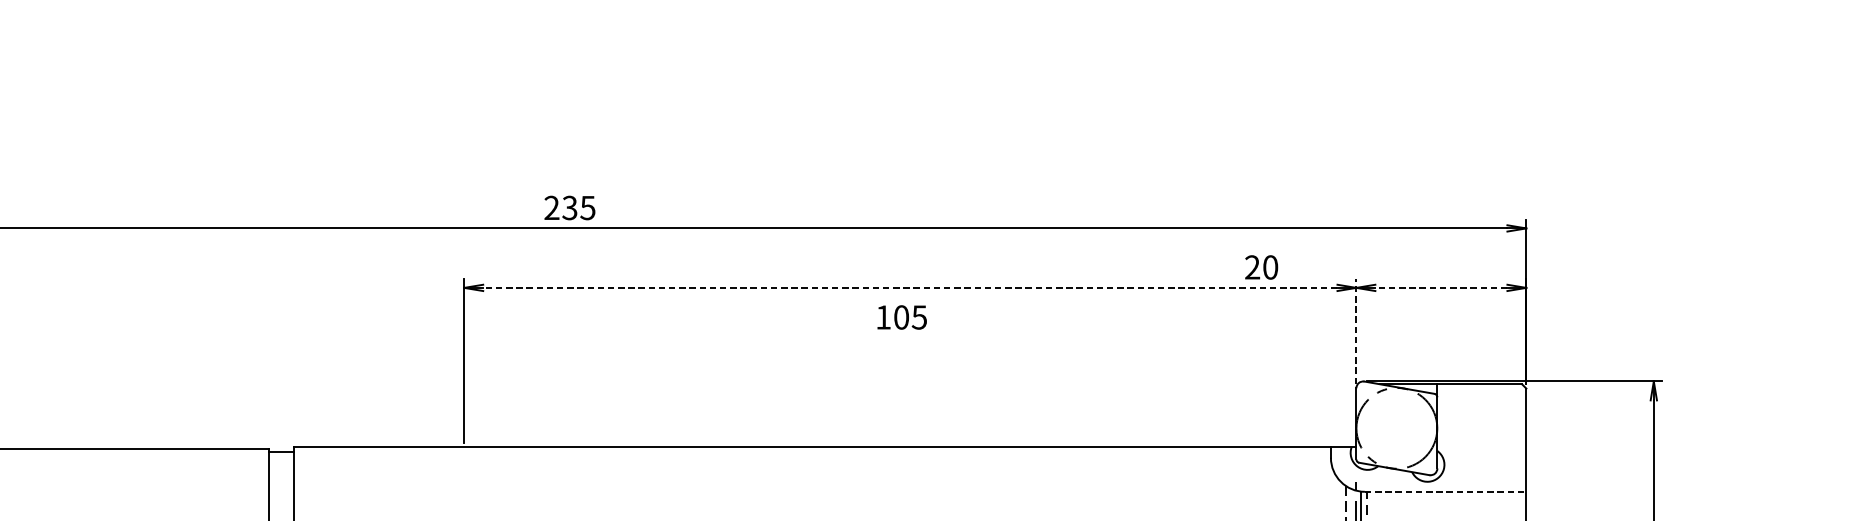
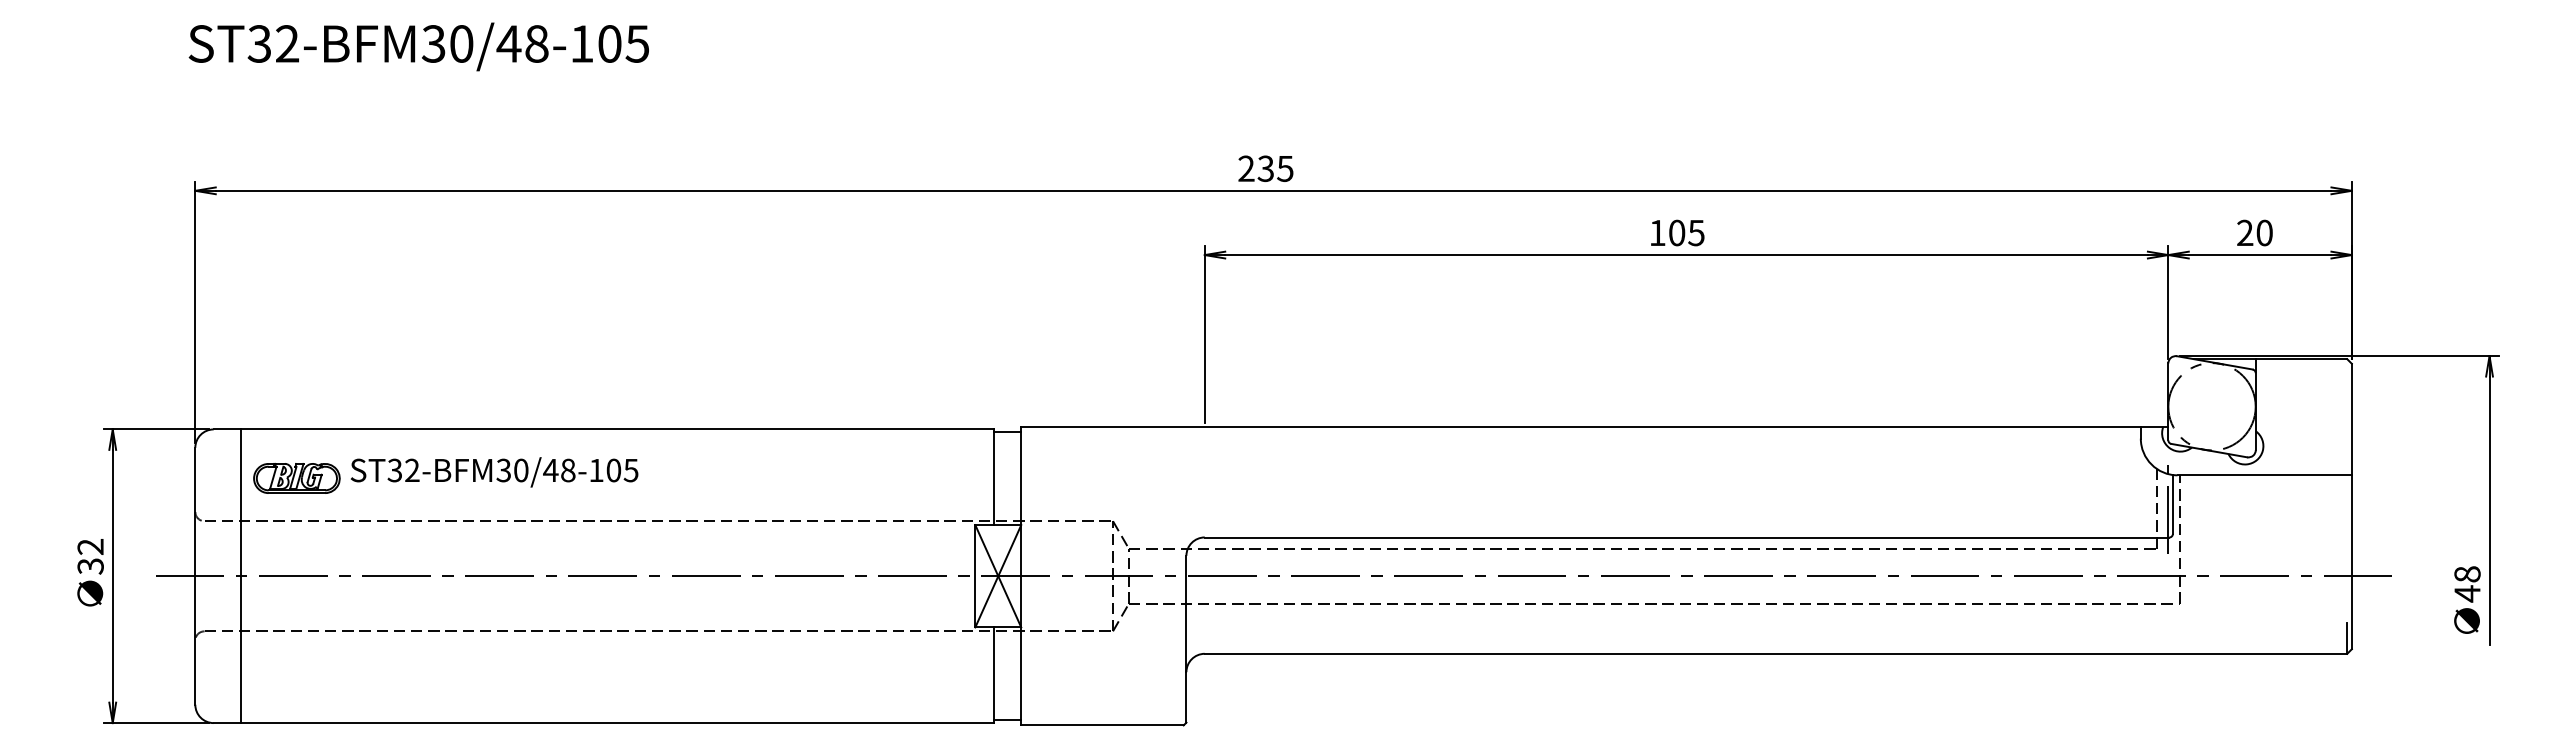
text: (569, 207) -> (1265, 168), moved
text: (1261, 266) -> (2254, 232), moved
line: (910, 288) -> (1686, 255), dashed -> solid
line: (1440, 288) -> (2259, 255), dashed -> solid
text: (901, 316) -> (1677, 232), moved
line: (1356, 330) -> (2168, 301), dashed -> solid
line: (1446, 491) -> (2265, 475), dashed -> solid

